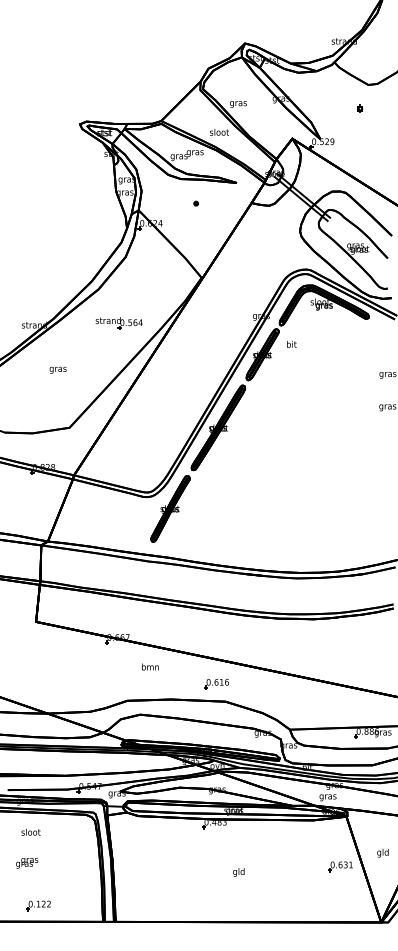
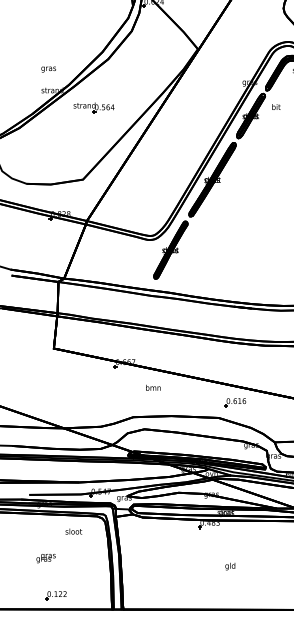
part: (118, 323) -> (93, 108), moved
text: (57, 369) -> (48, 68), moved
part: (216, 684) -> (235, 403), moved
text: (30, 831) -> (73, 530), moved

